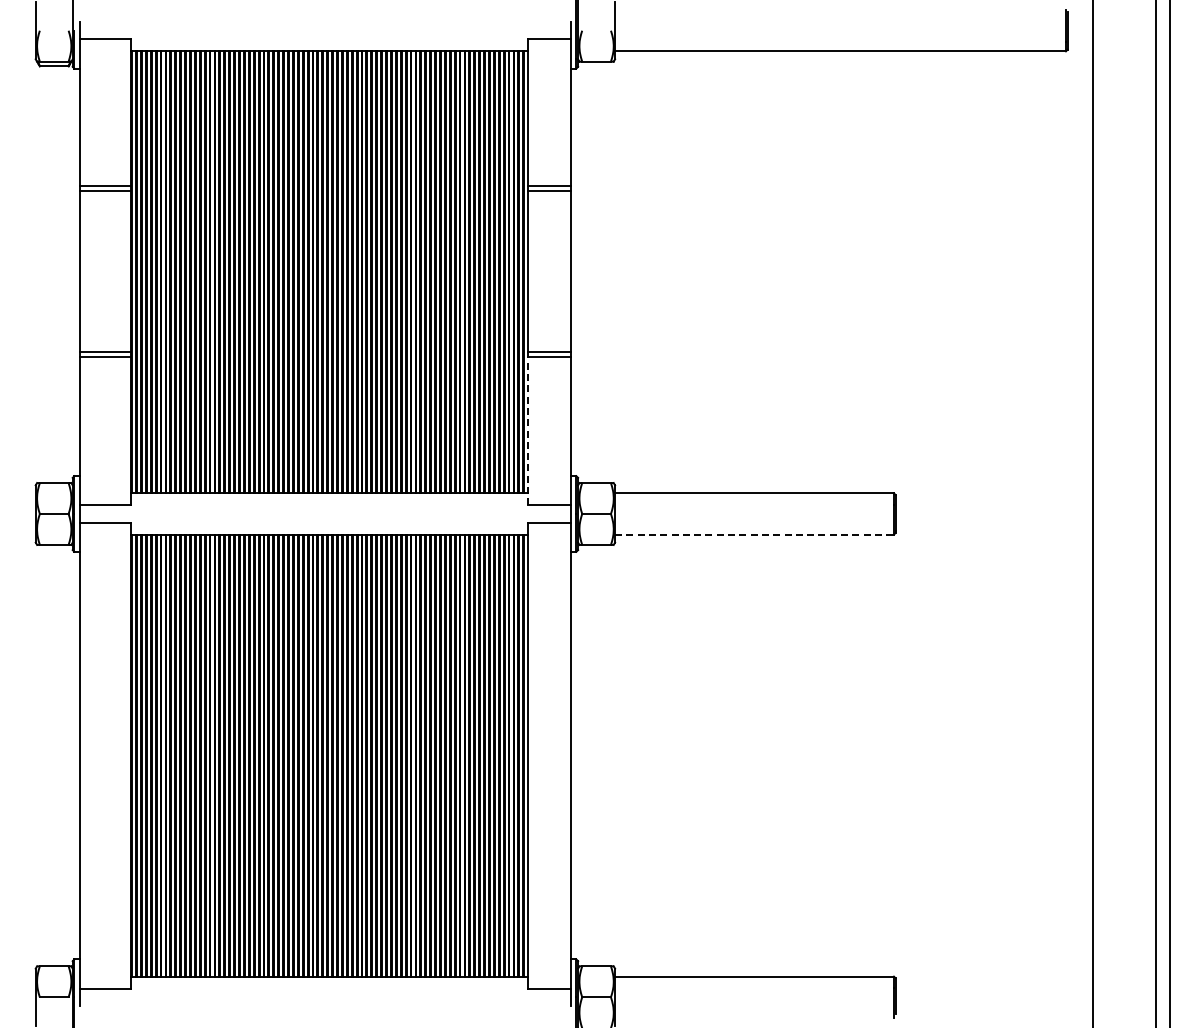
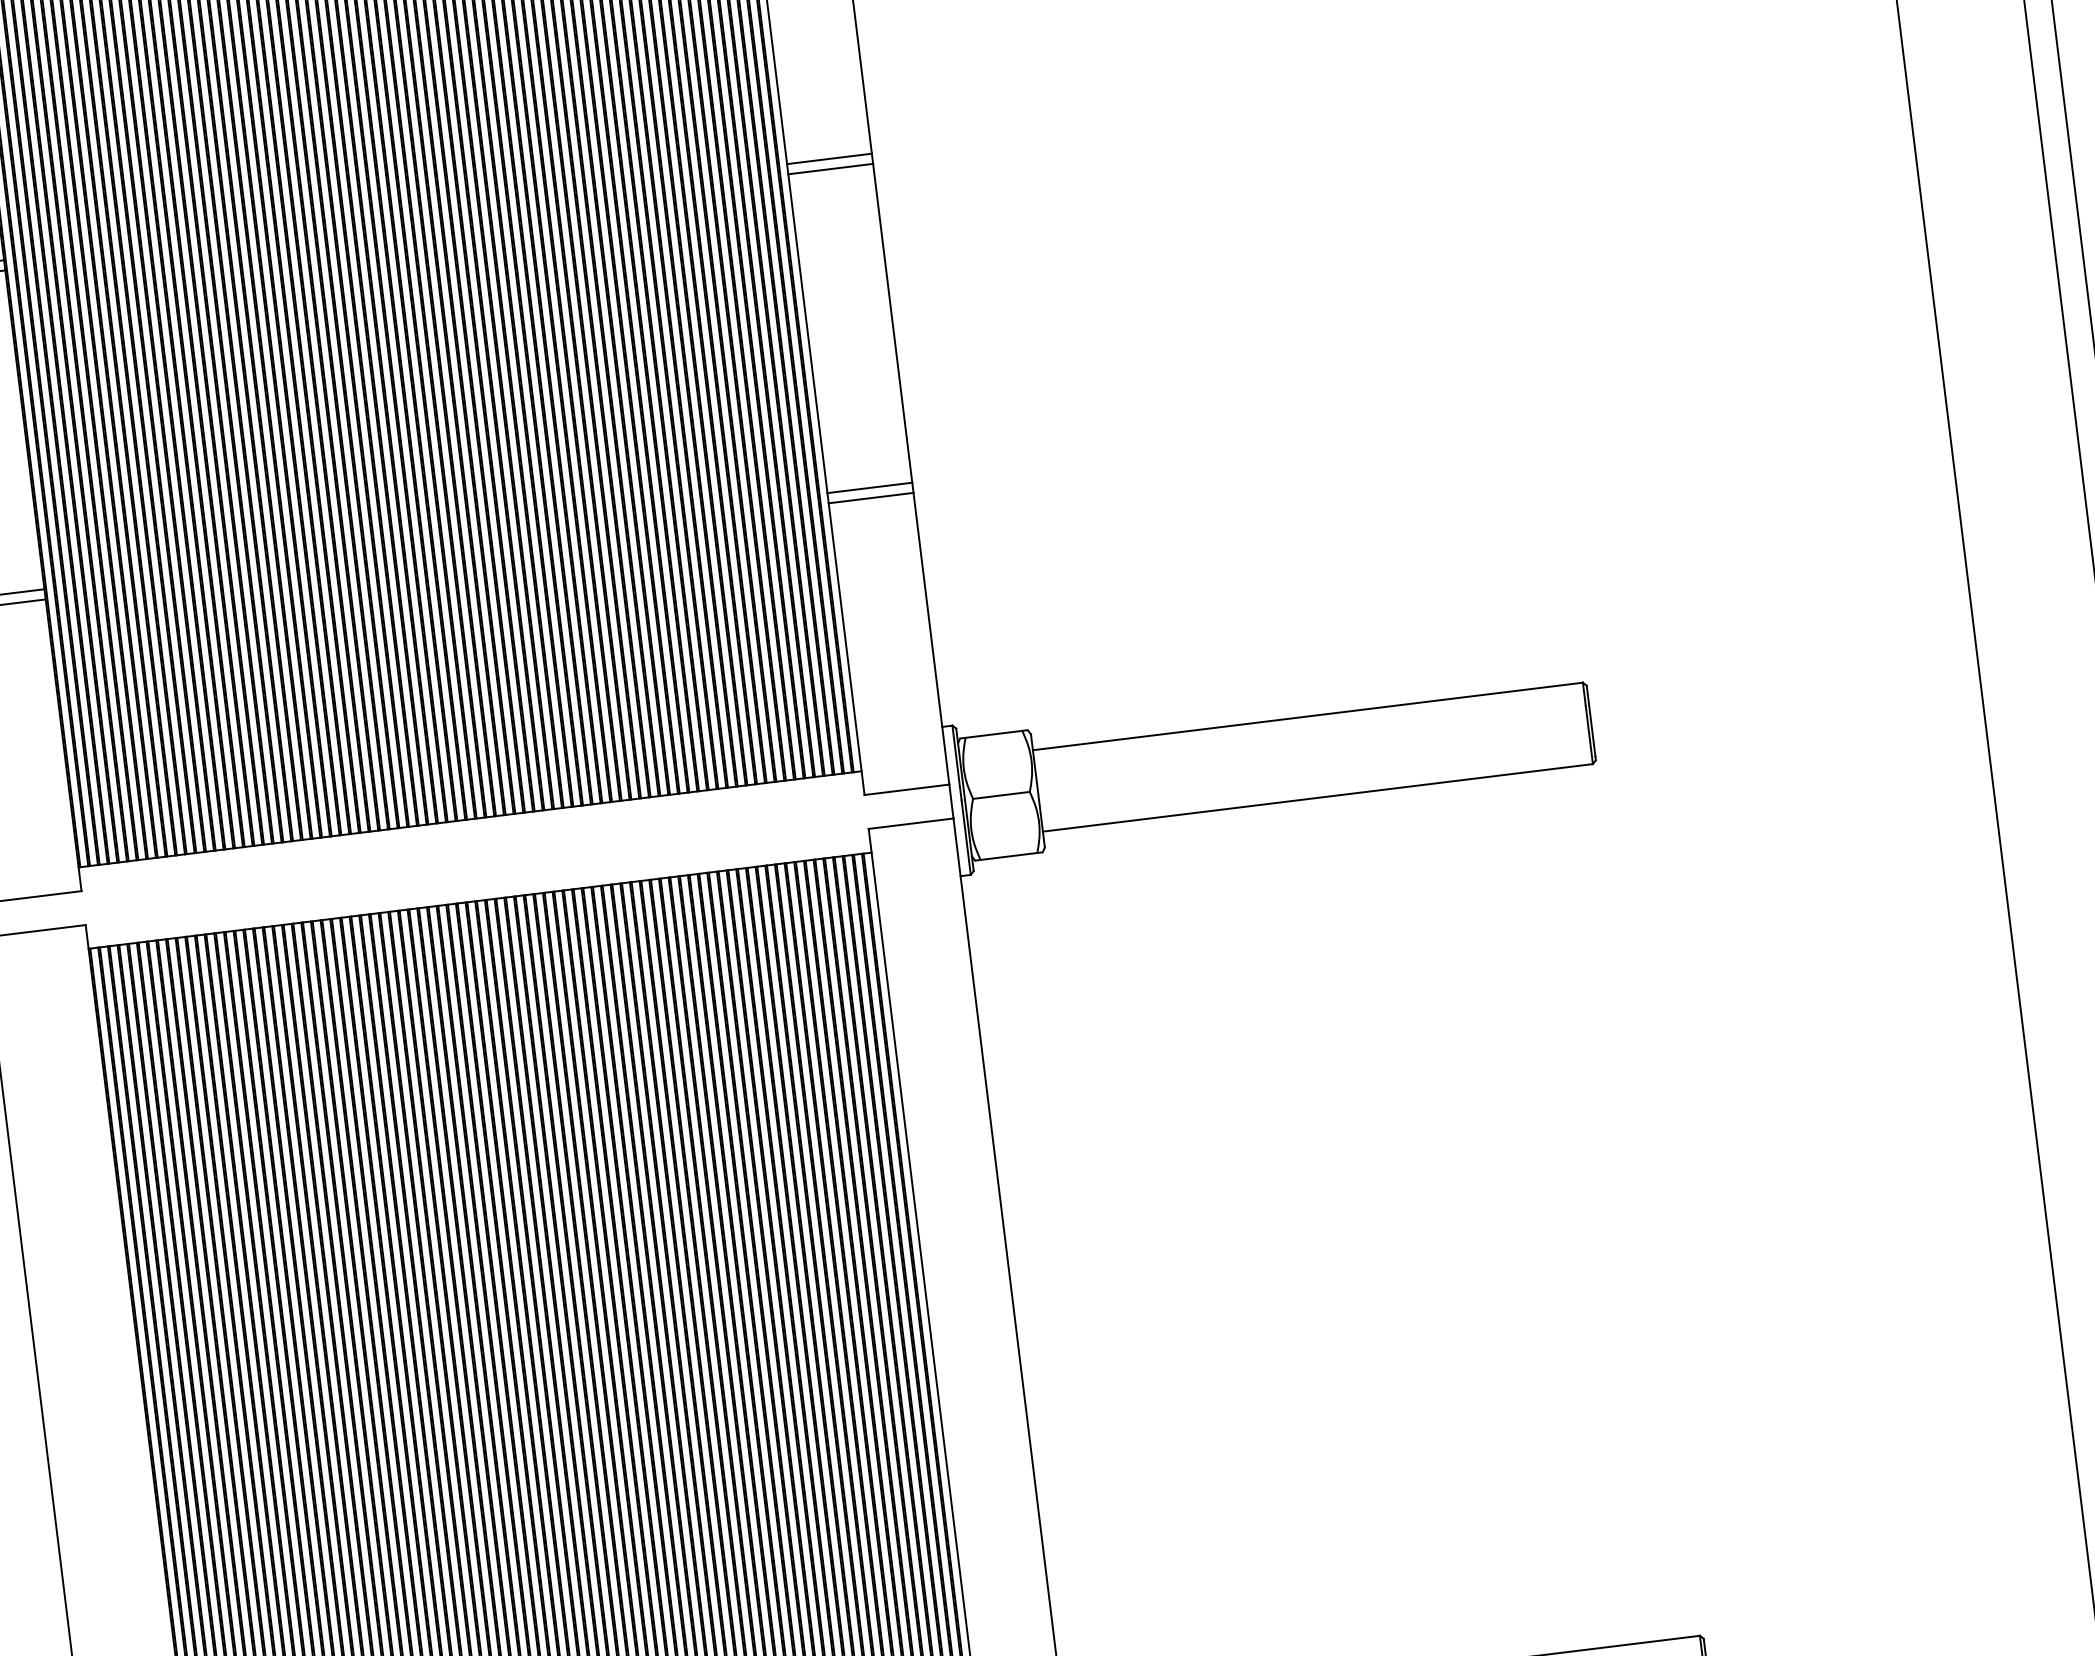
line: (528, 431) -> (847, 649), dashed -> solid
line: (755, 534) -> (1319, 797), dashed -> solid

